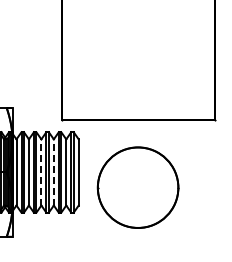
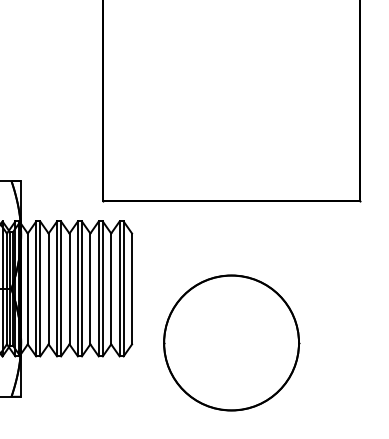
line: (41, 171) -> (69, 287), dashed -> solid
line: (53, 171) -> (89, 287), dashed -> solid
part: (137, 187) -> (230, 342), moved

